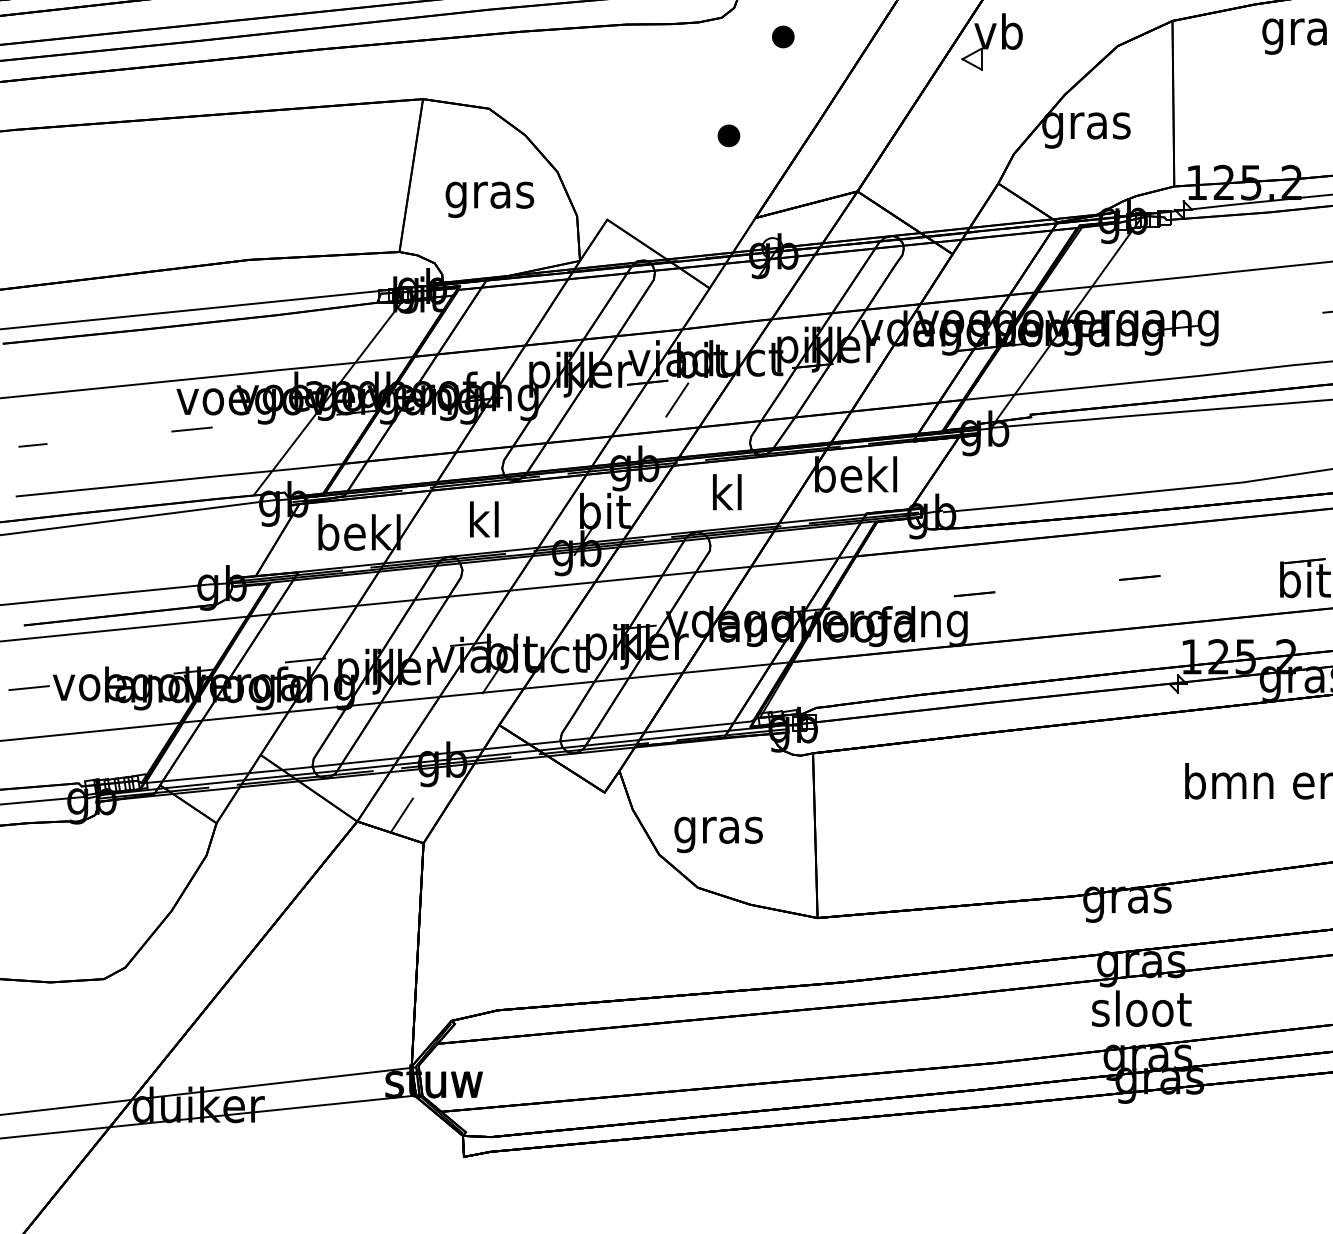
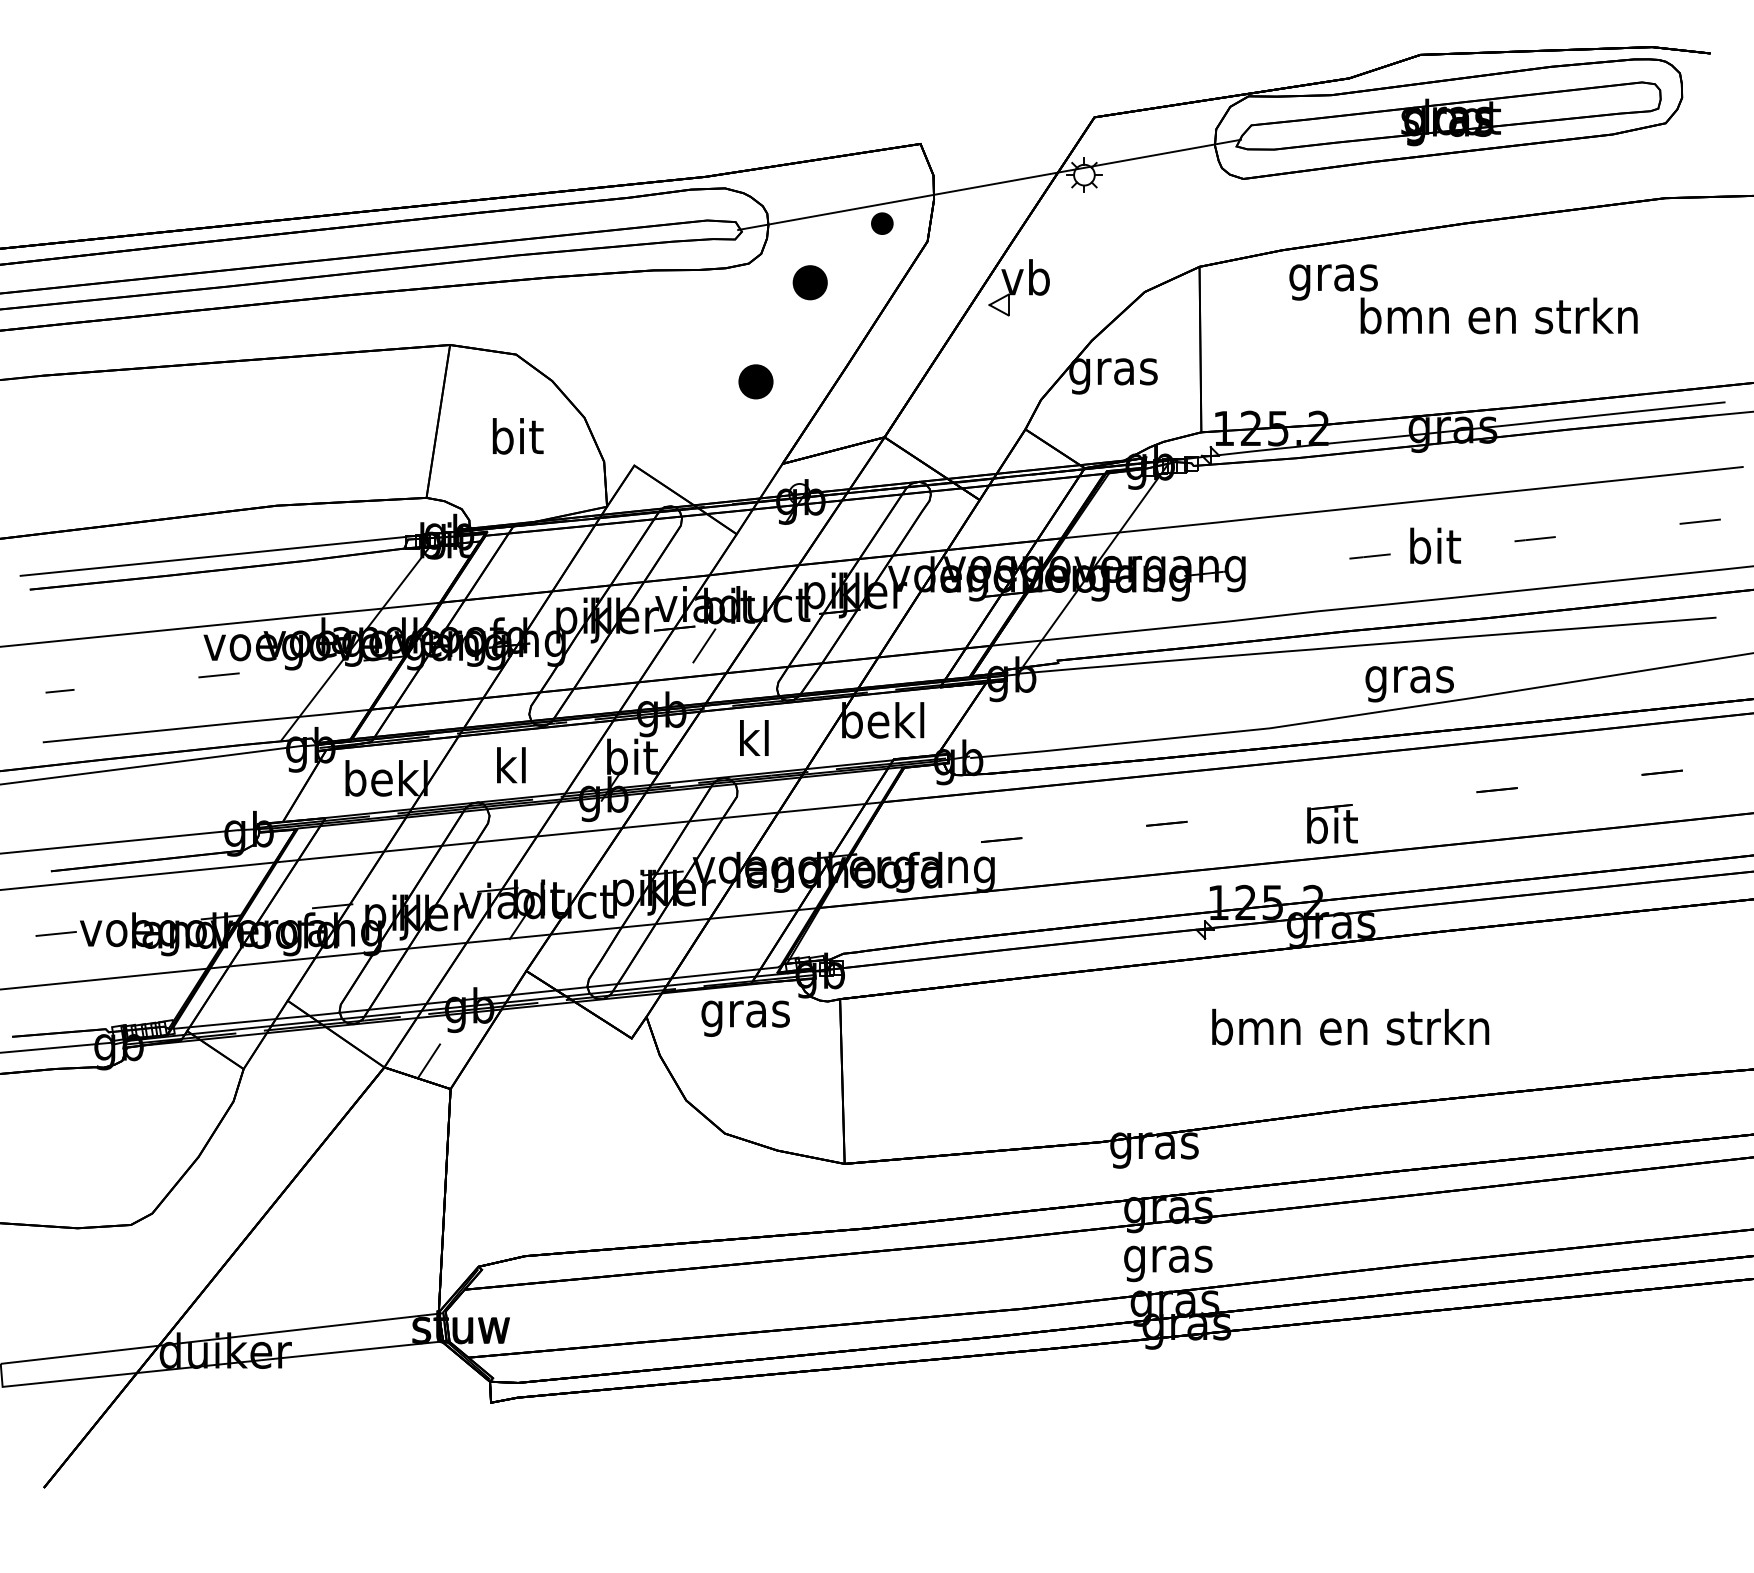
part: (783, 36) -> (810, 282), size x1.6
part: (728, 135) -> (755, 381), size x1.6
text: (489, 194) -> (516, 440), gras -> bit
text: (718, 834) -> (745, 1018), moved
text: (1141, 1013) -> (1168, 1259), sloot -> gras

